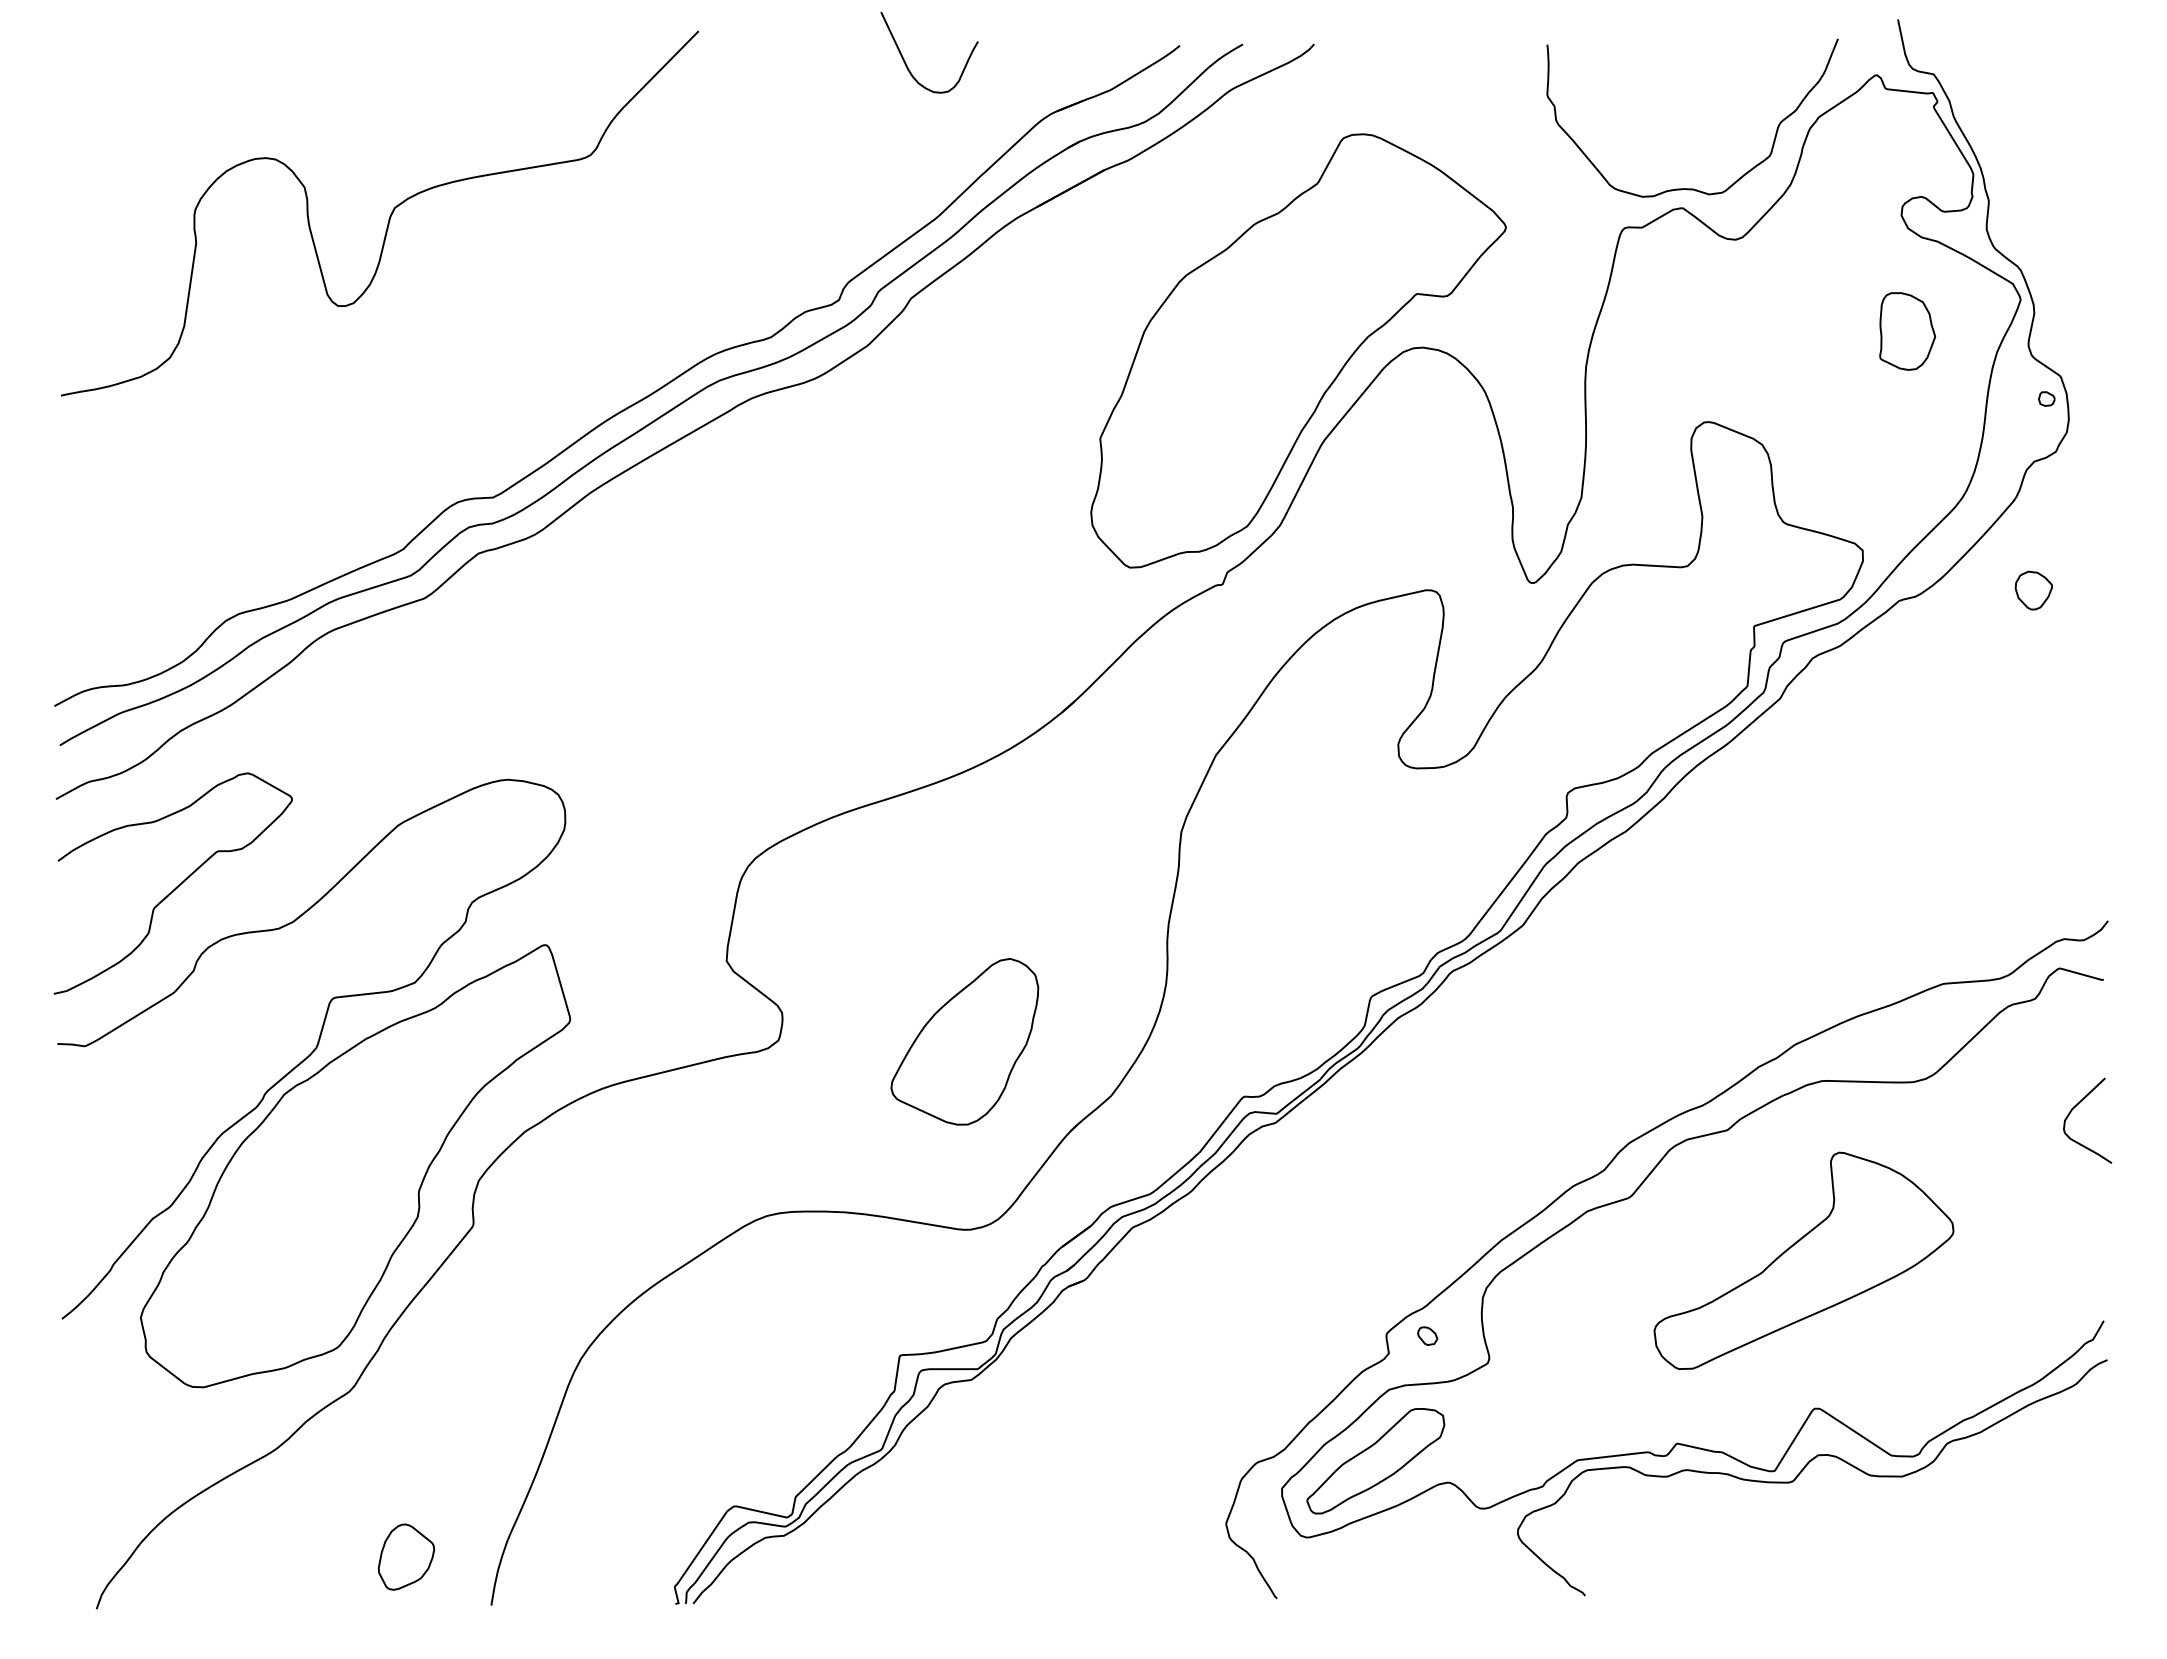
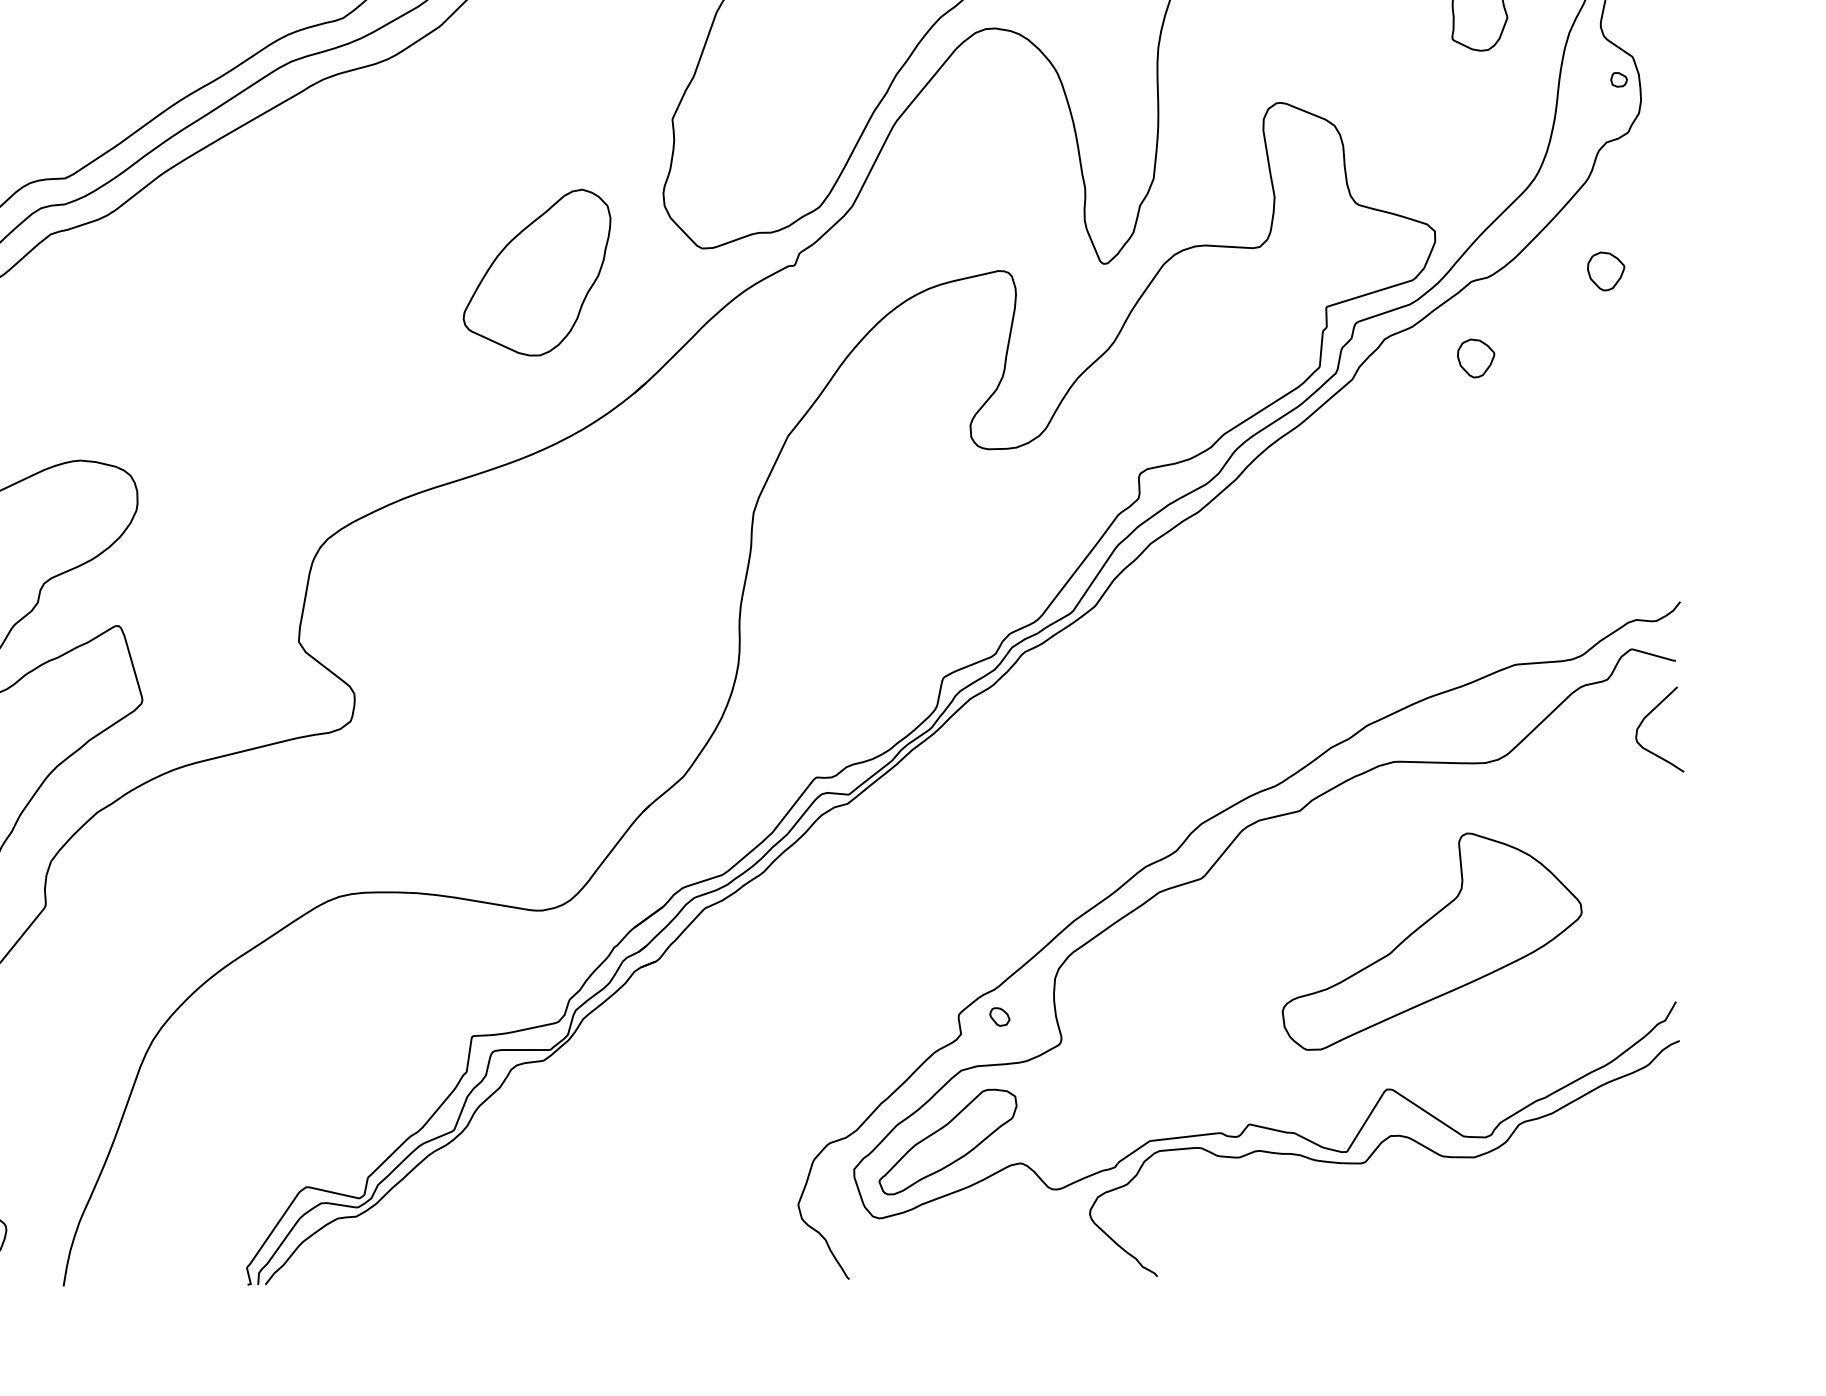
part: (1903, 677) -> (1475, 358), added
part: (964, 1041) -> (536, 272), moved
curve: (2075, 1107) -> (1647, 716), moved
part: (1803, 1260) -> (1431, 941), moved

